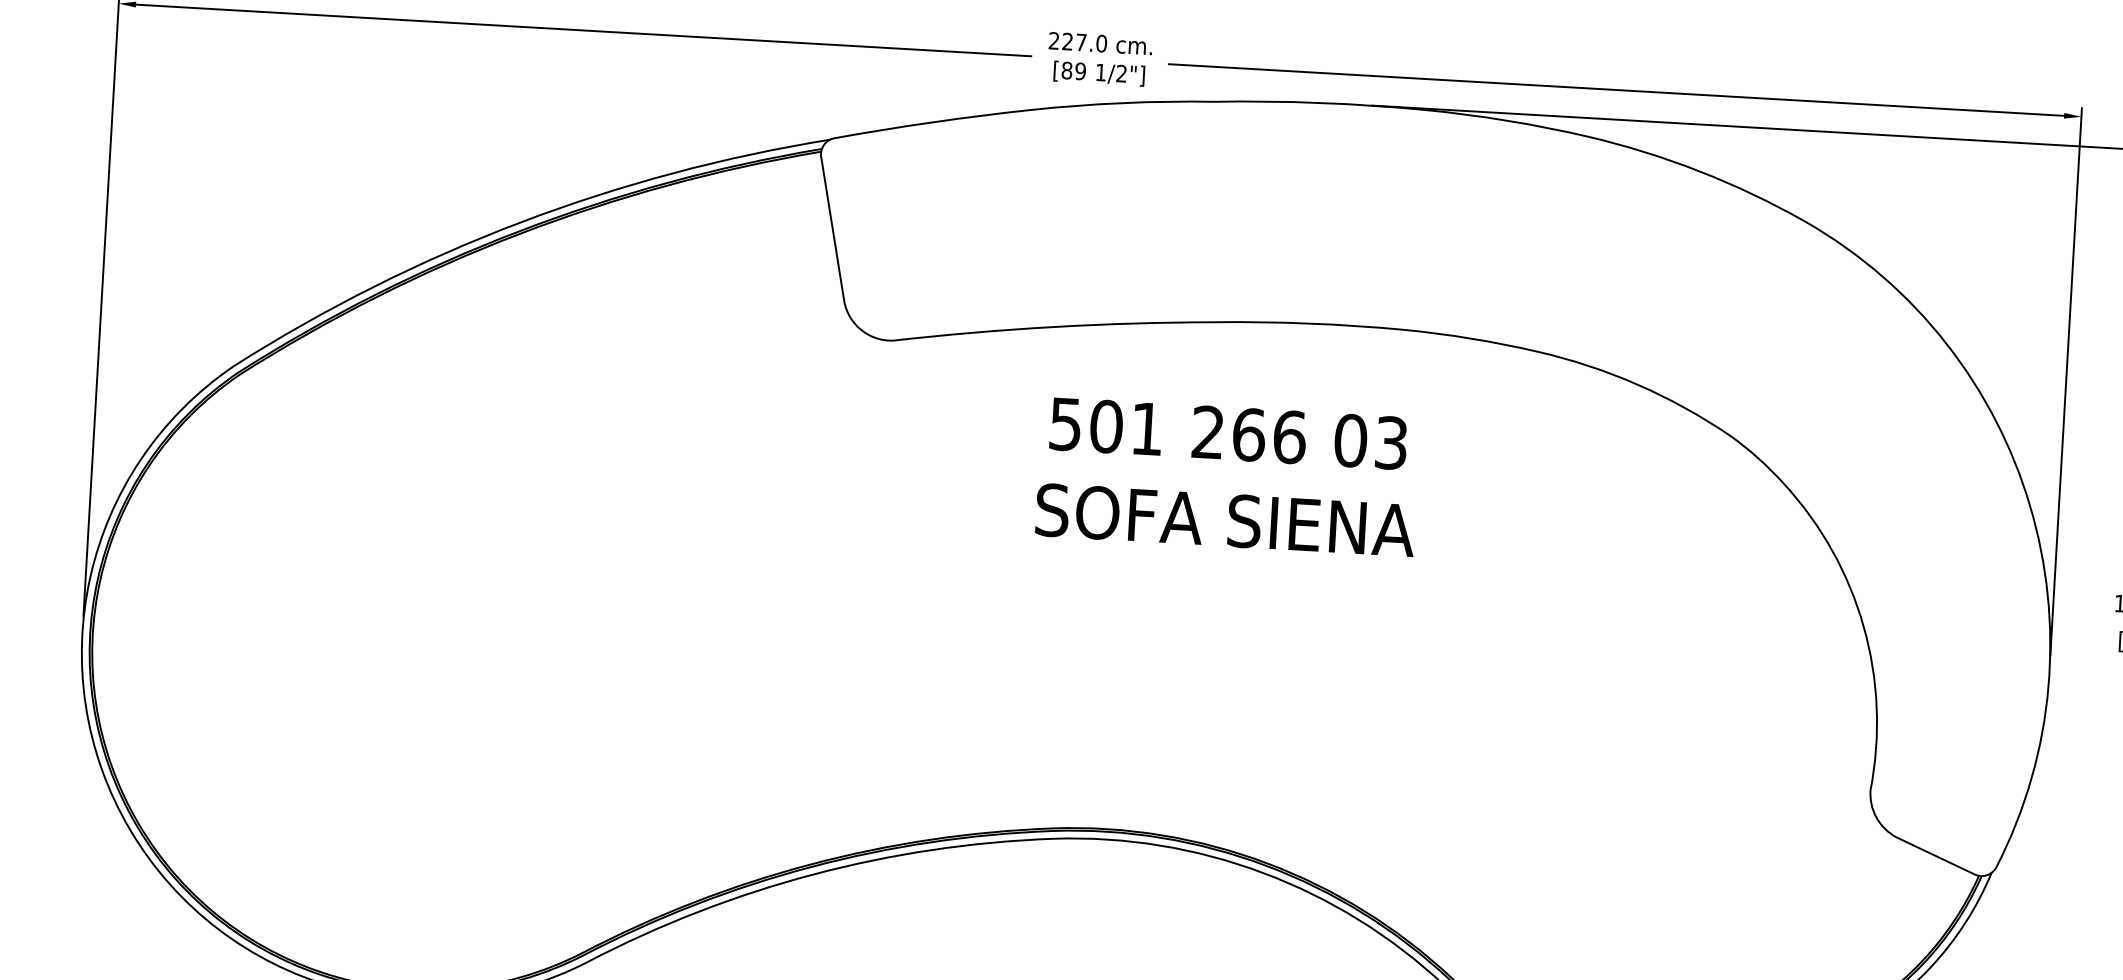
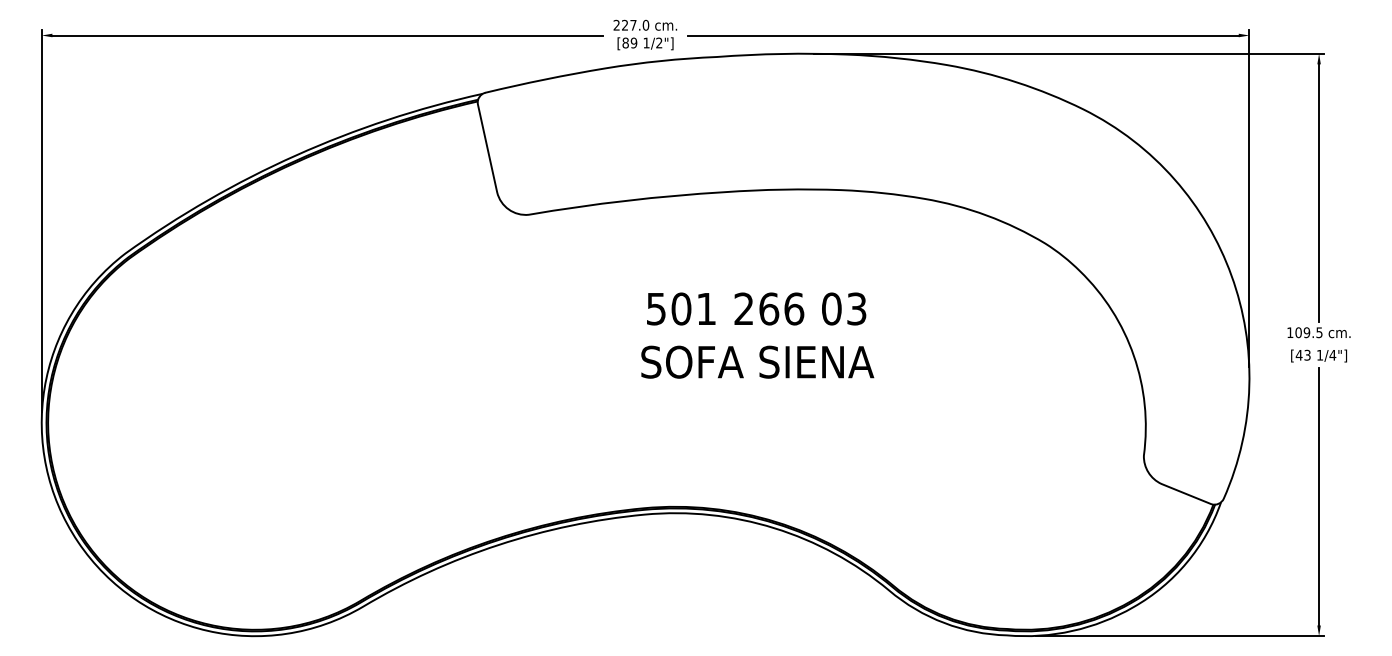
text: (1227, 476) -> (757, 335), moved

